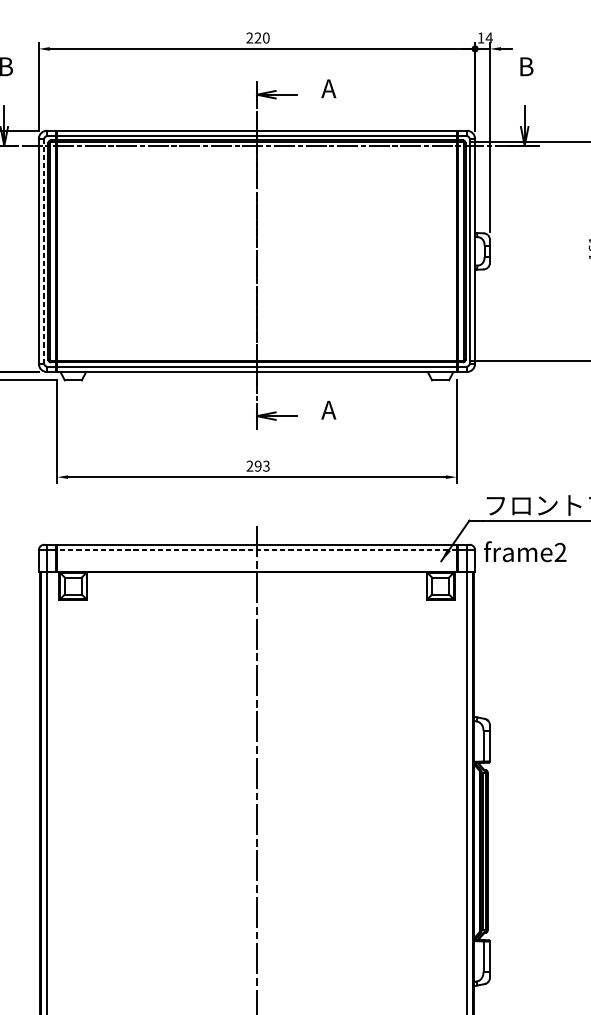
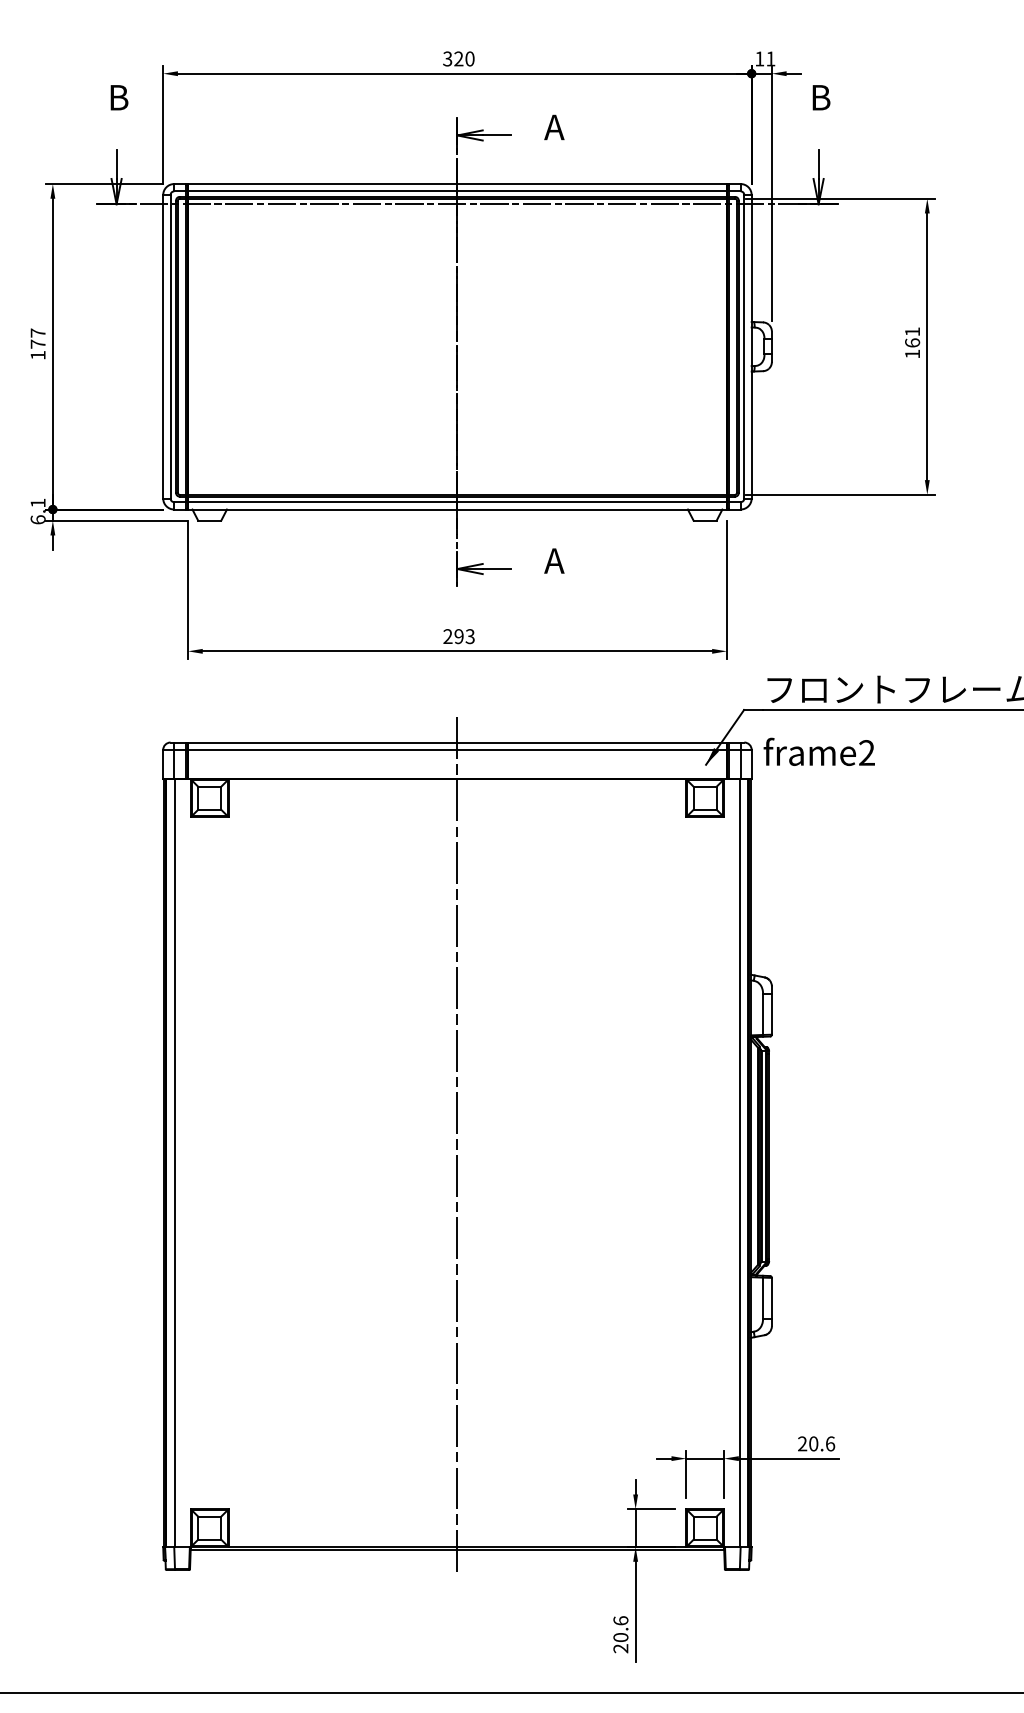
text: (249, 37) -> (447, 58), 220 -> 320
text: (489, 37) -> (770, 58), 14 -> 11
line: (44, 251) -> (170, 346), dashed -> solid
line: (256, 549) -> (456, 749), dashed -> solid

